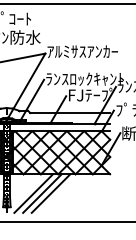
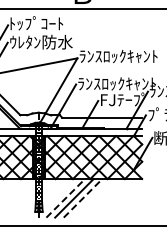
text: (86, 51) -> (118, 56), ｱﾙﾐｻｽｱﾝｶｰ -> ﾗﾝｽﾛｯｸｷｬﾝﾄ
line: (34, 192) -> (66, 197), solid -> dashed
line: (51, 192) -> (83, 197), solid -> dashed

